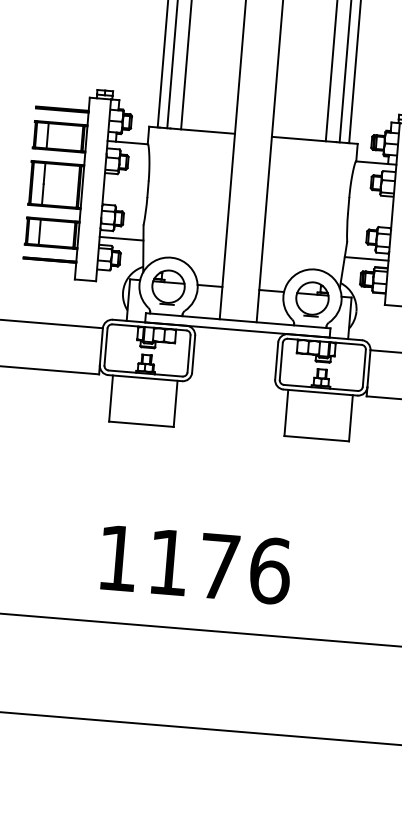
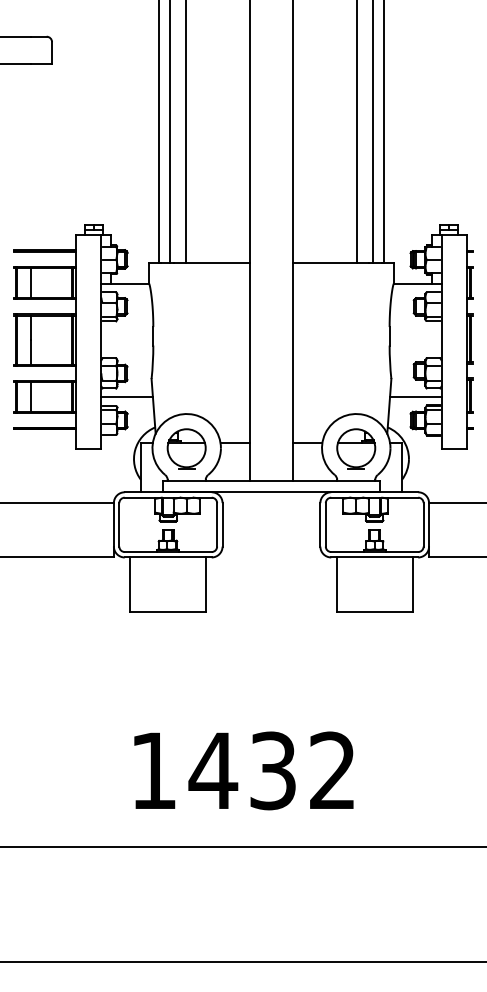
text: (218, 566) -> (272, 770), 1176 -> 1432

